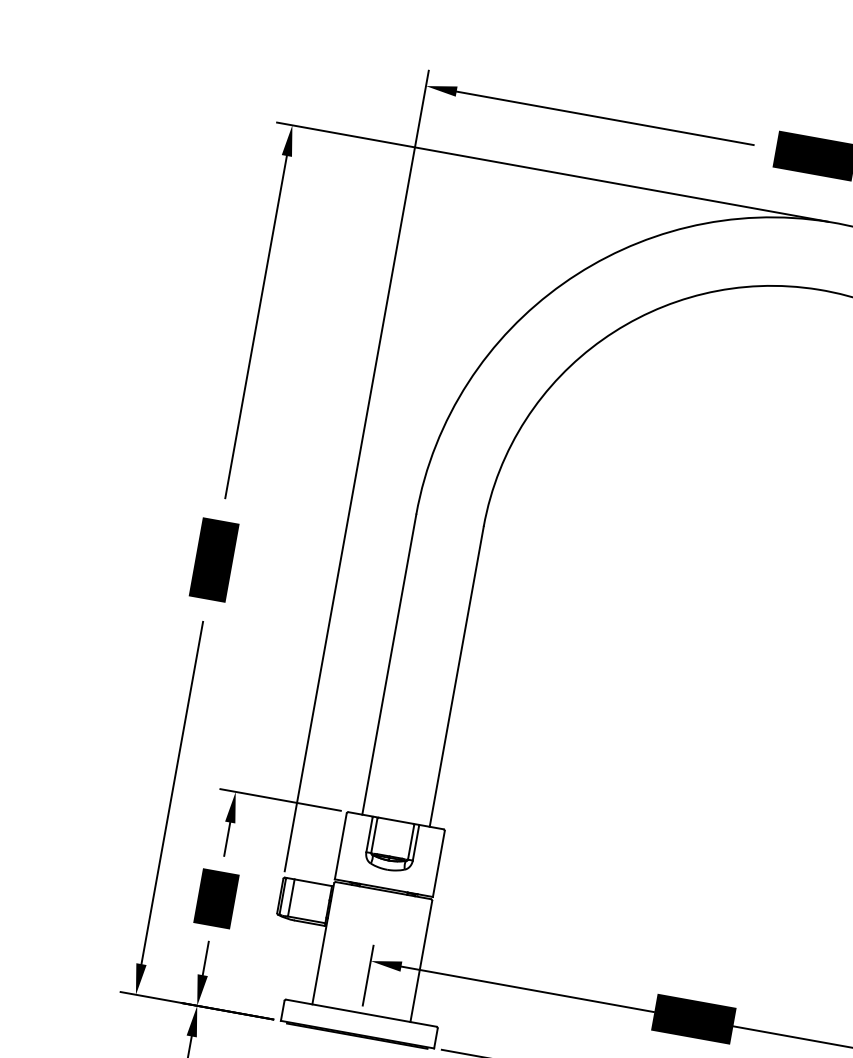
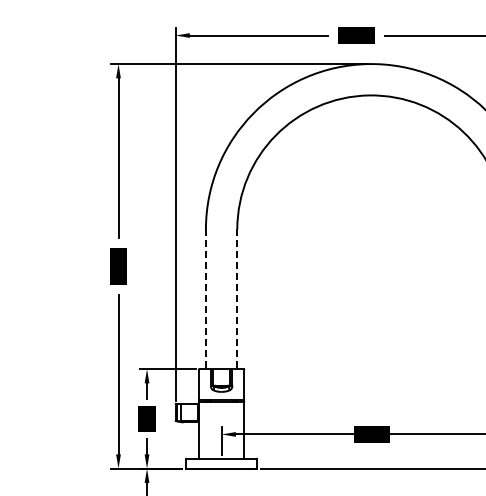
line: (388, 664) -> (205, 299), solid -> dashed
line: (457, 677) -> (237, 299), solid -> dashed

